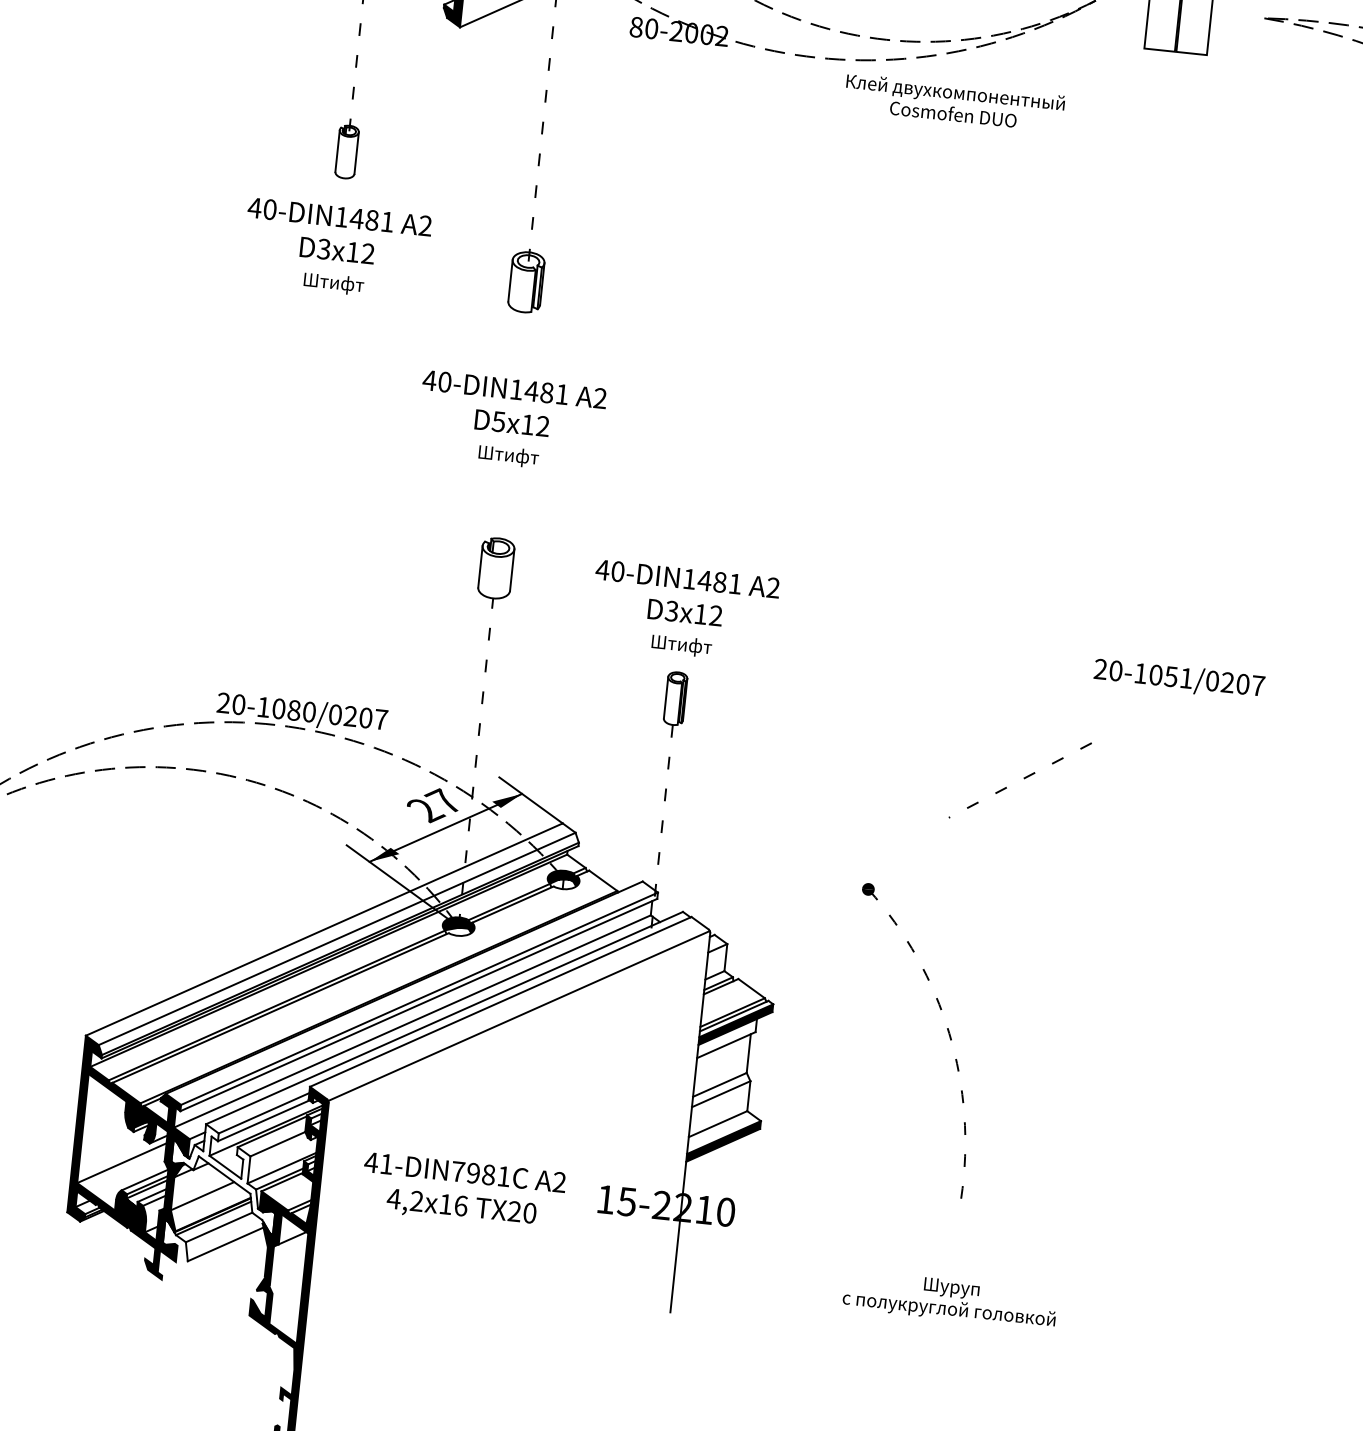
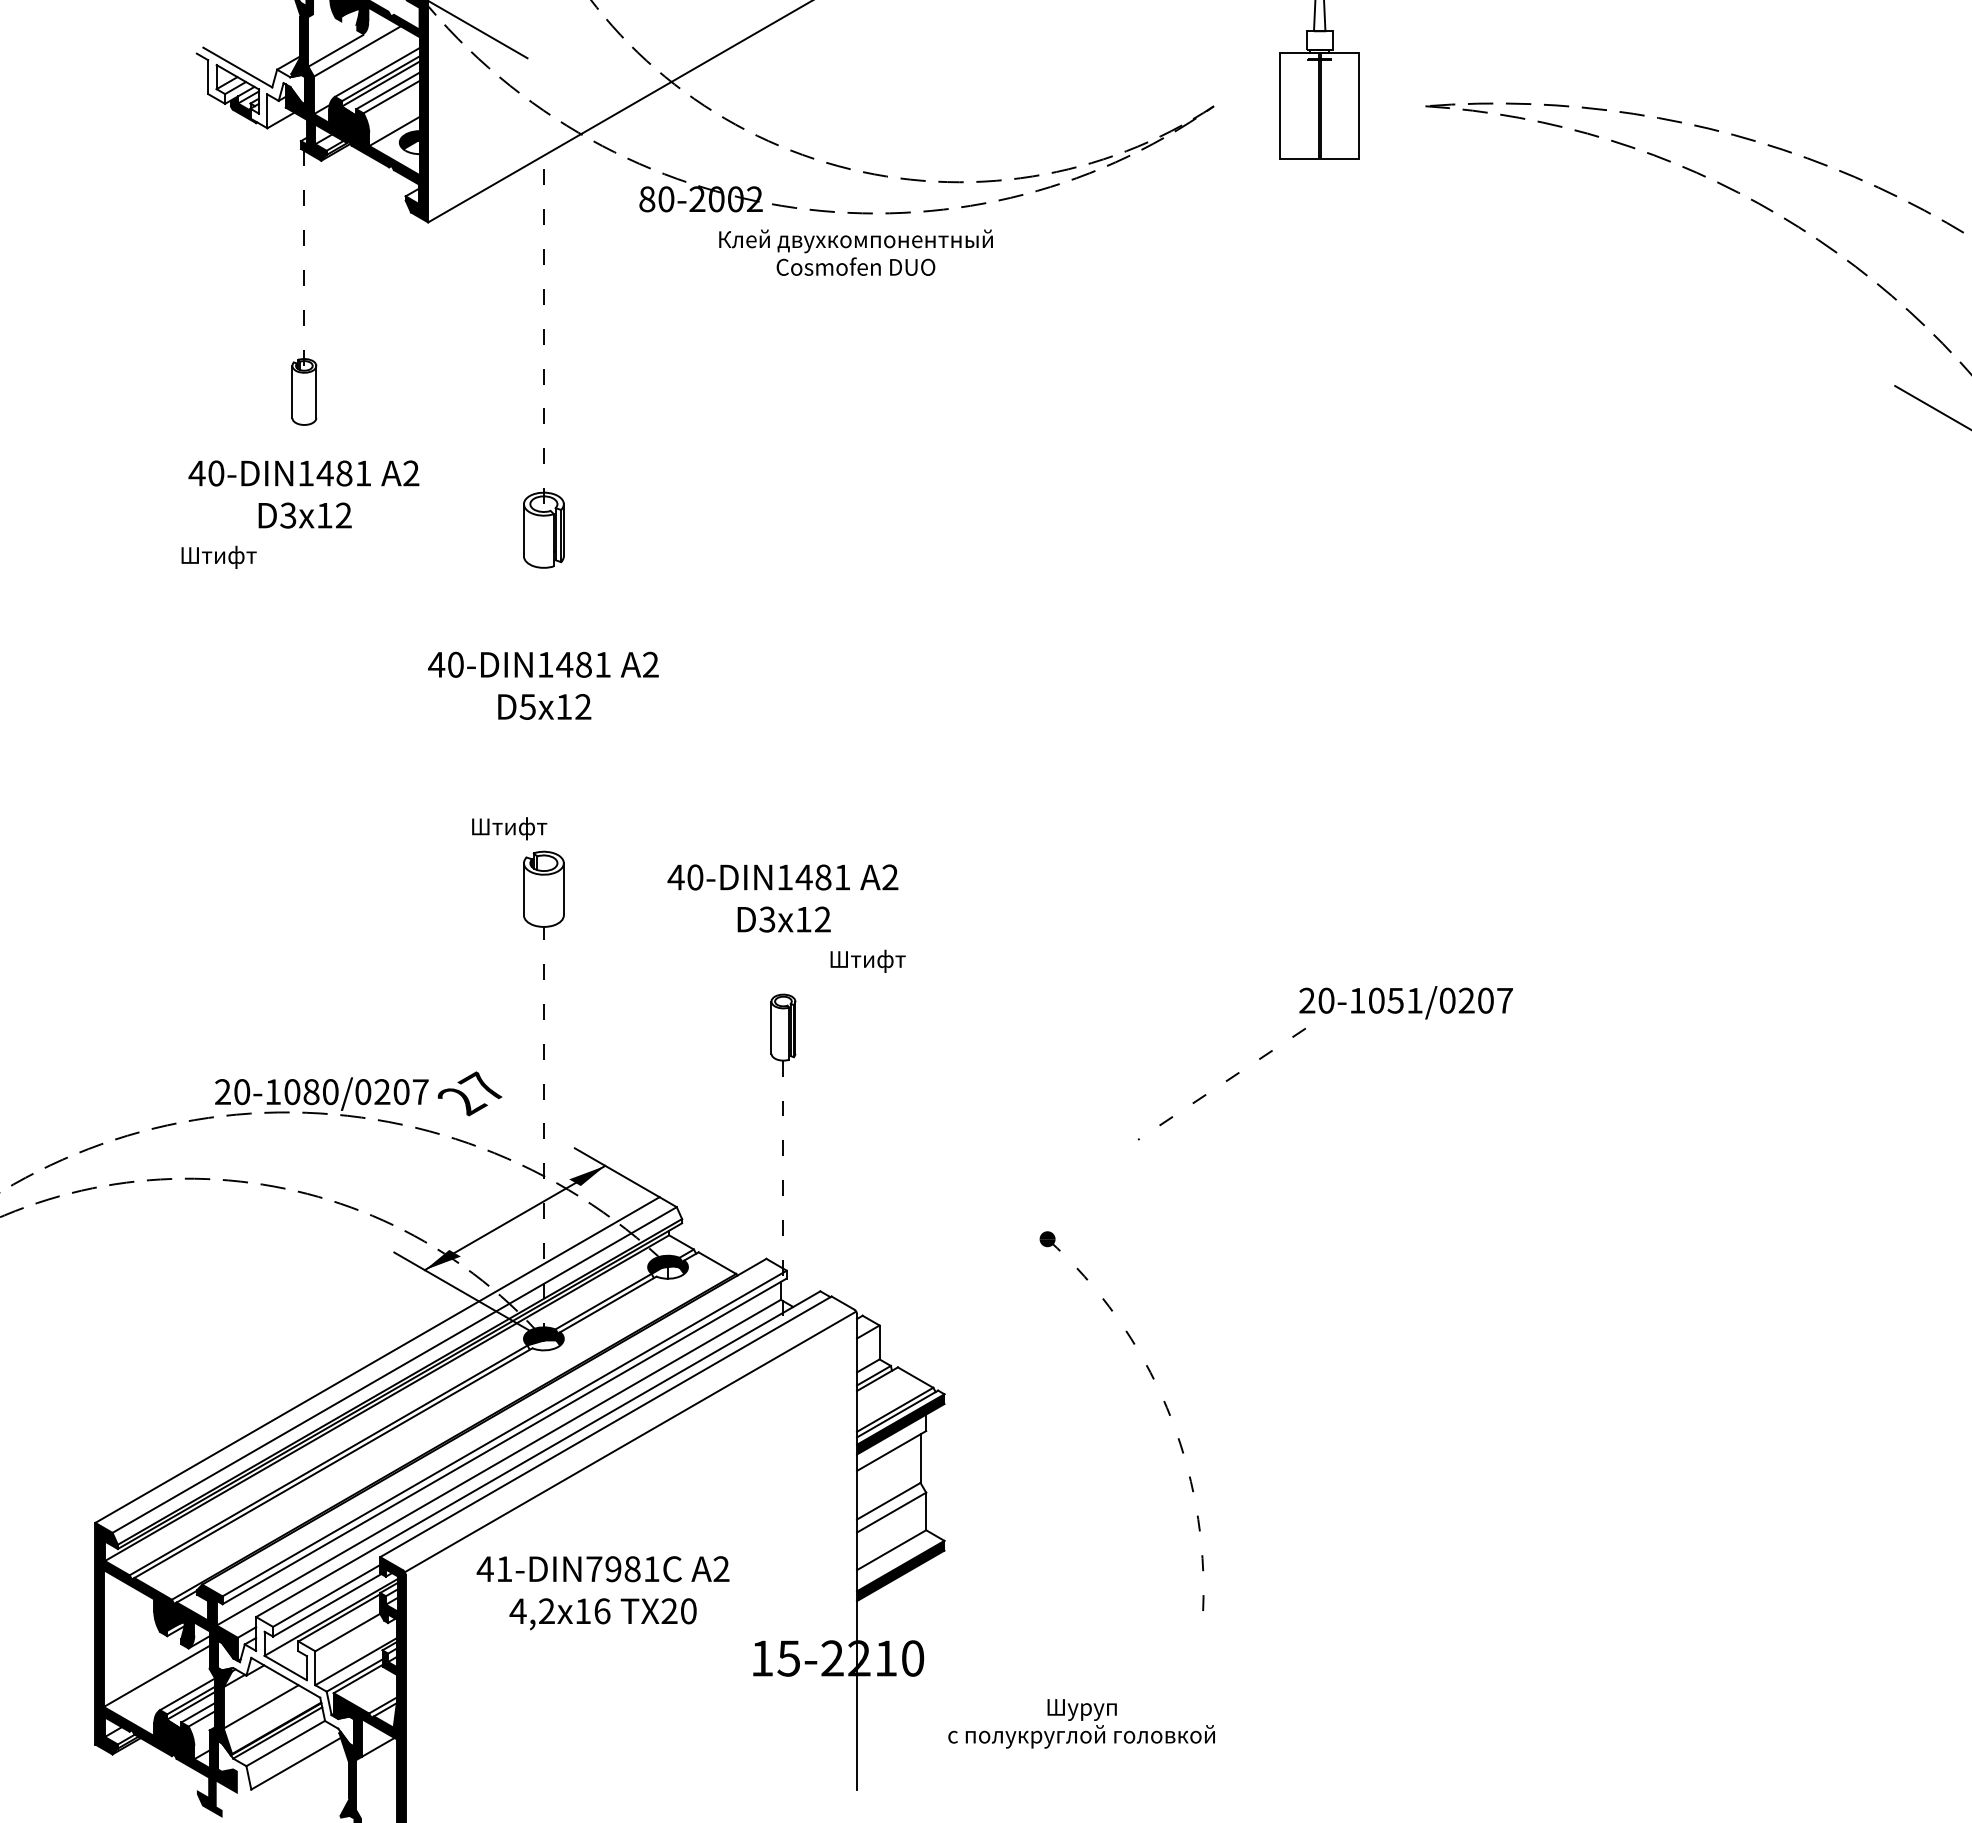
text: (954, 102) -> (855, 252), moved
text: (333, 283) -> (218, 556), moved
text: (508, 456) -> (509, 828), moved
text: (681, 645) -> (867, 960), moved
text: (1178, 678) -> (1405, 1002), moved
text: (432, 805) -> (469, 1093), moved
text: (462, 1191) -> (602, 1593), moved
text: (950, 1299) -> (1081, 1723), moved

